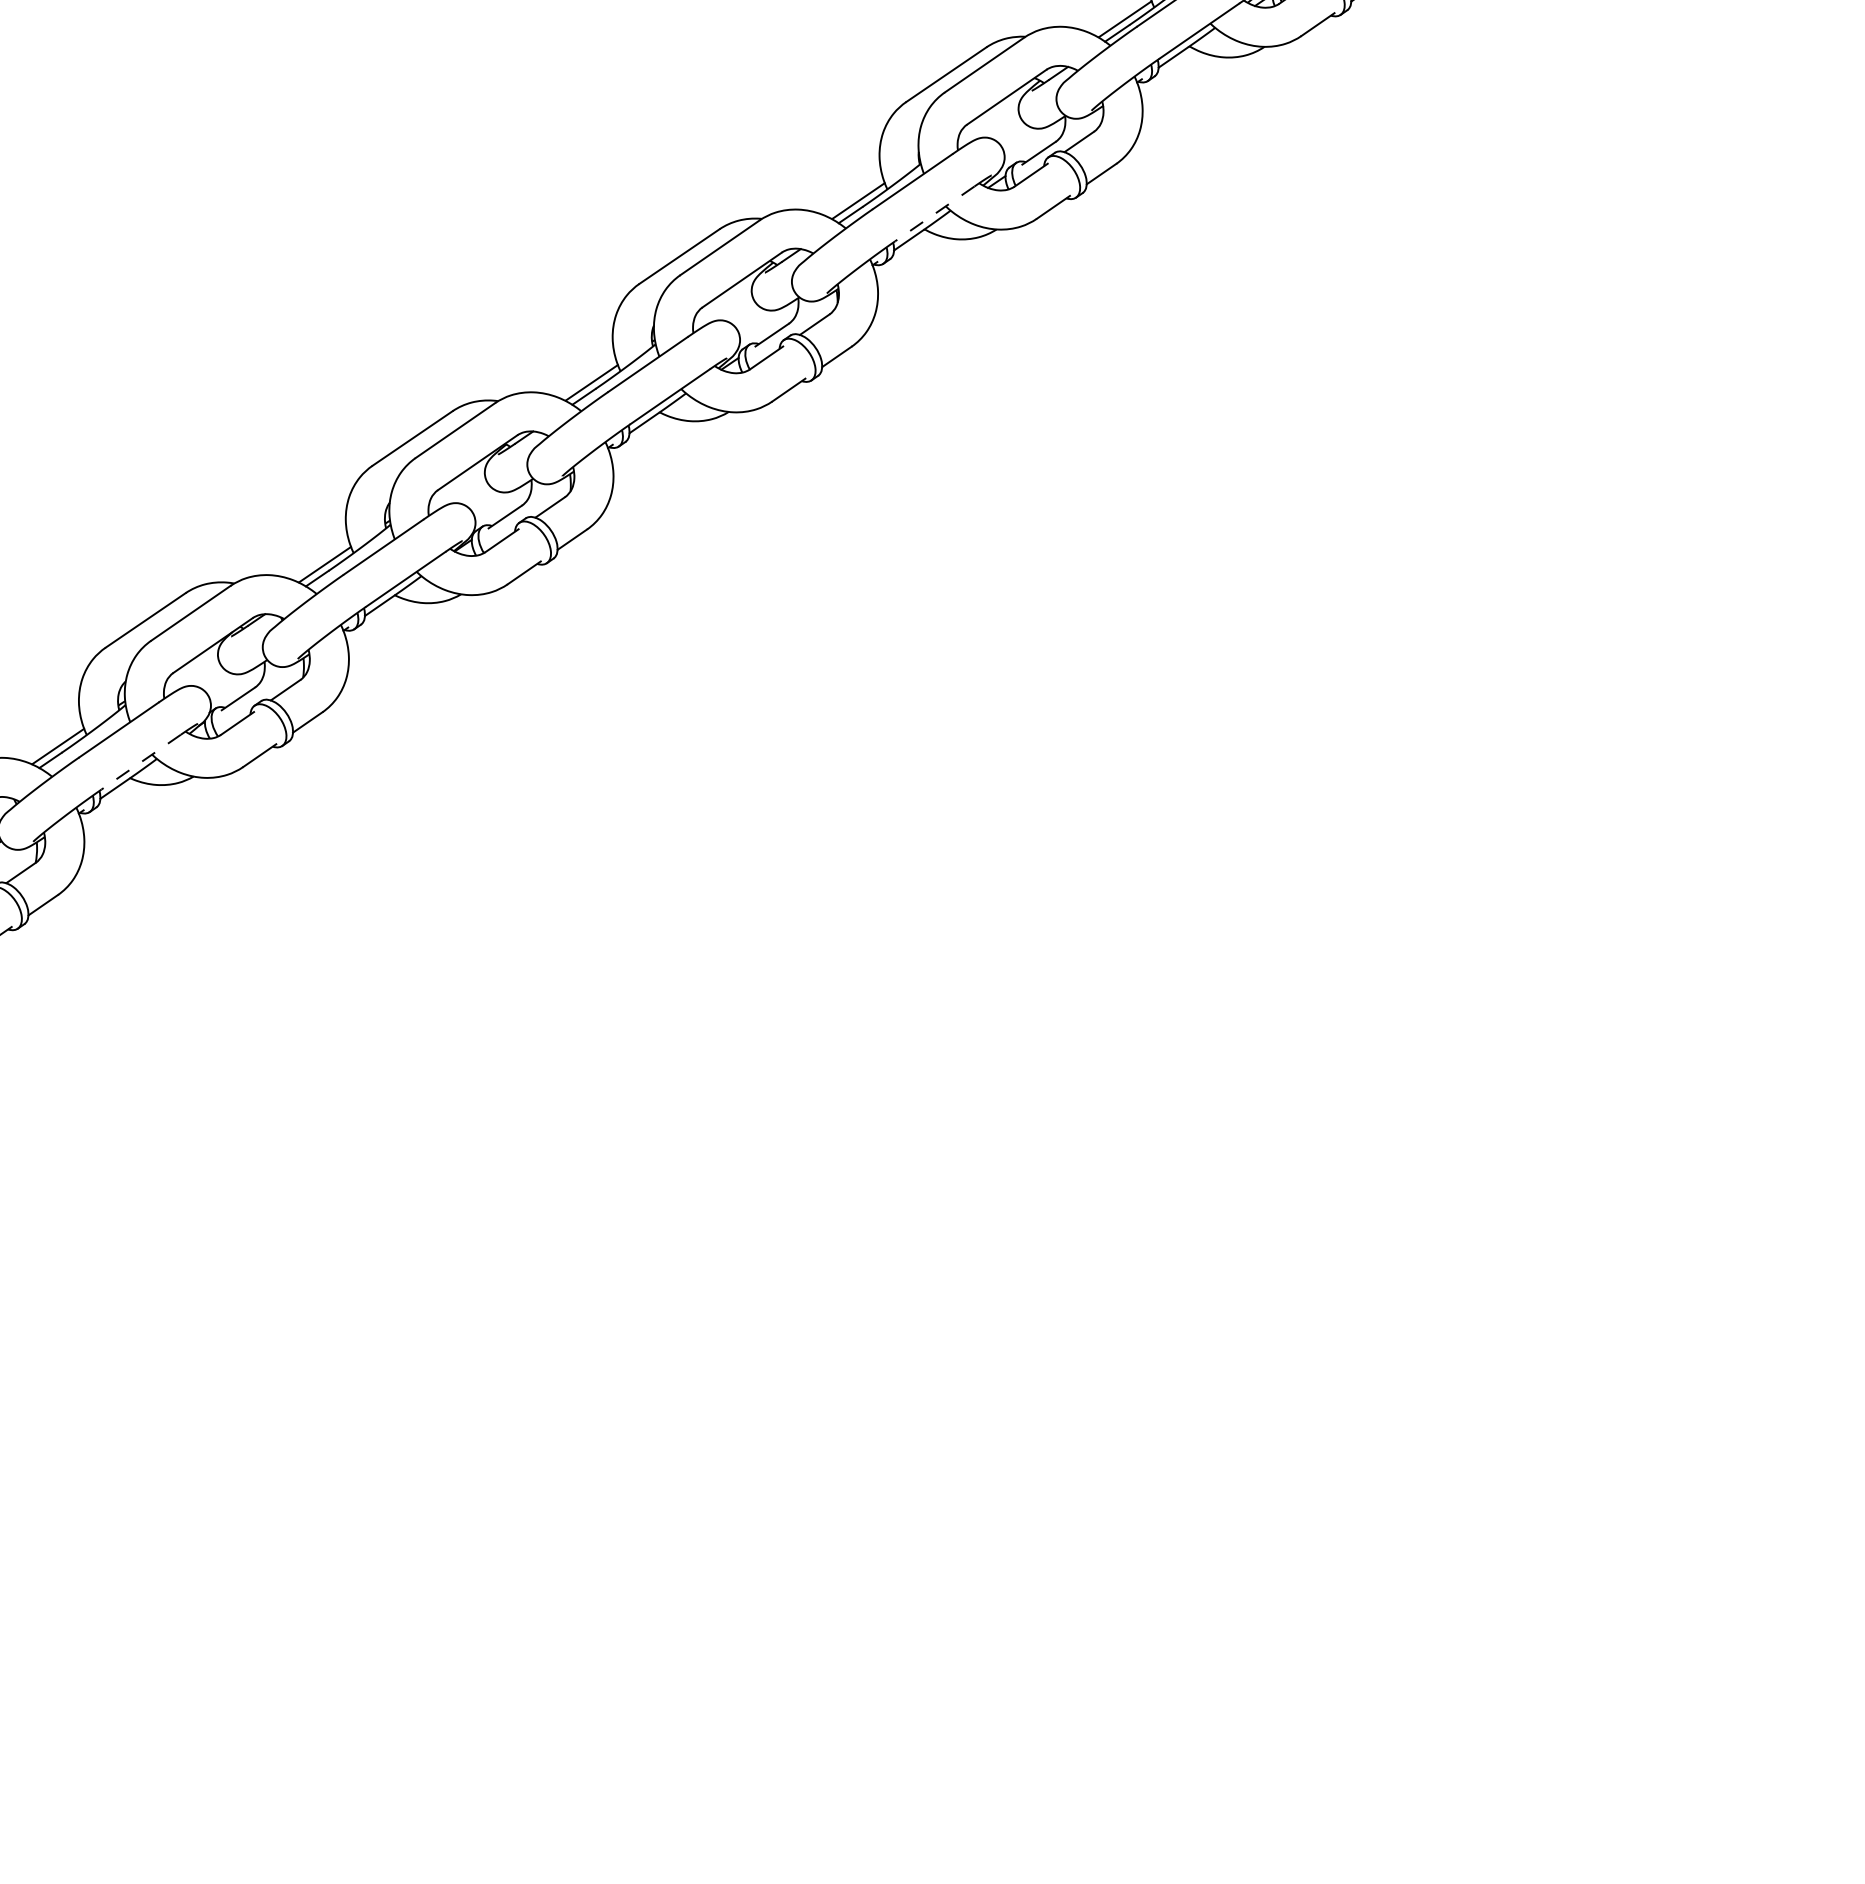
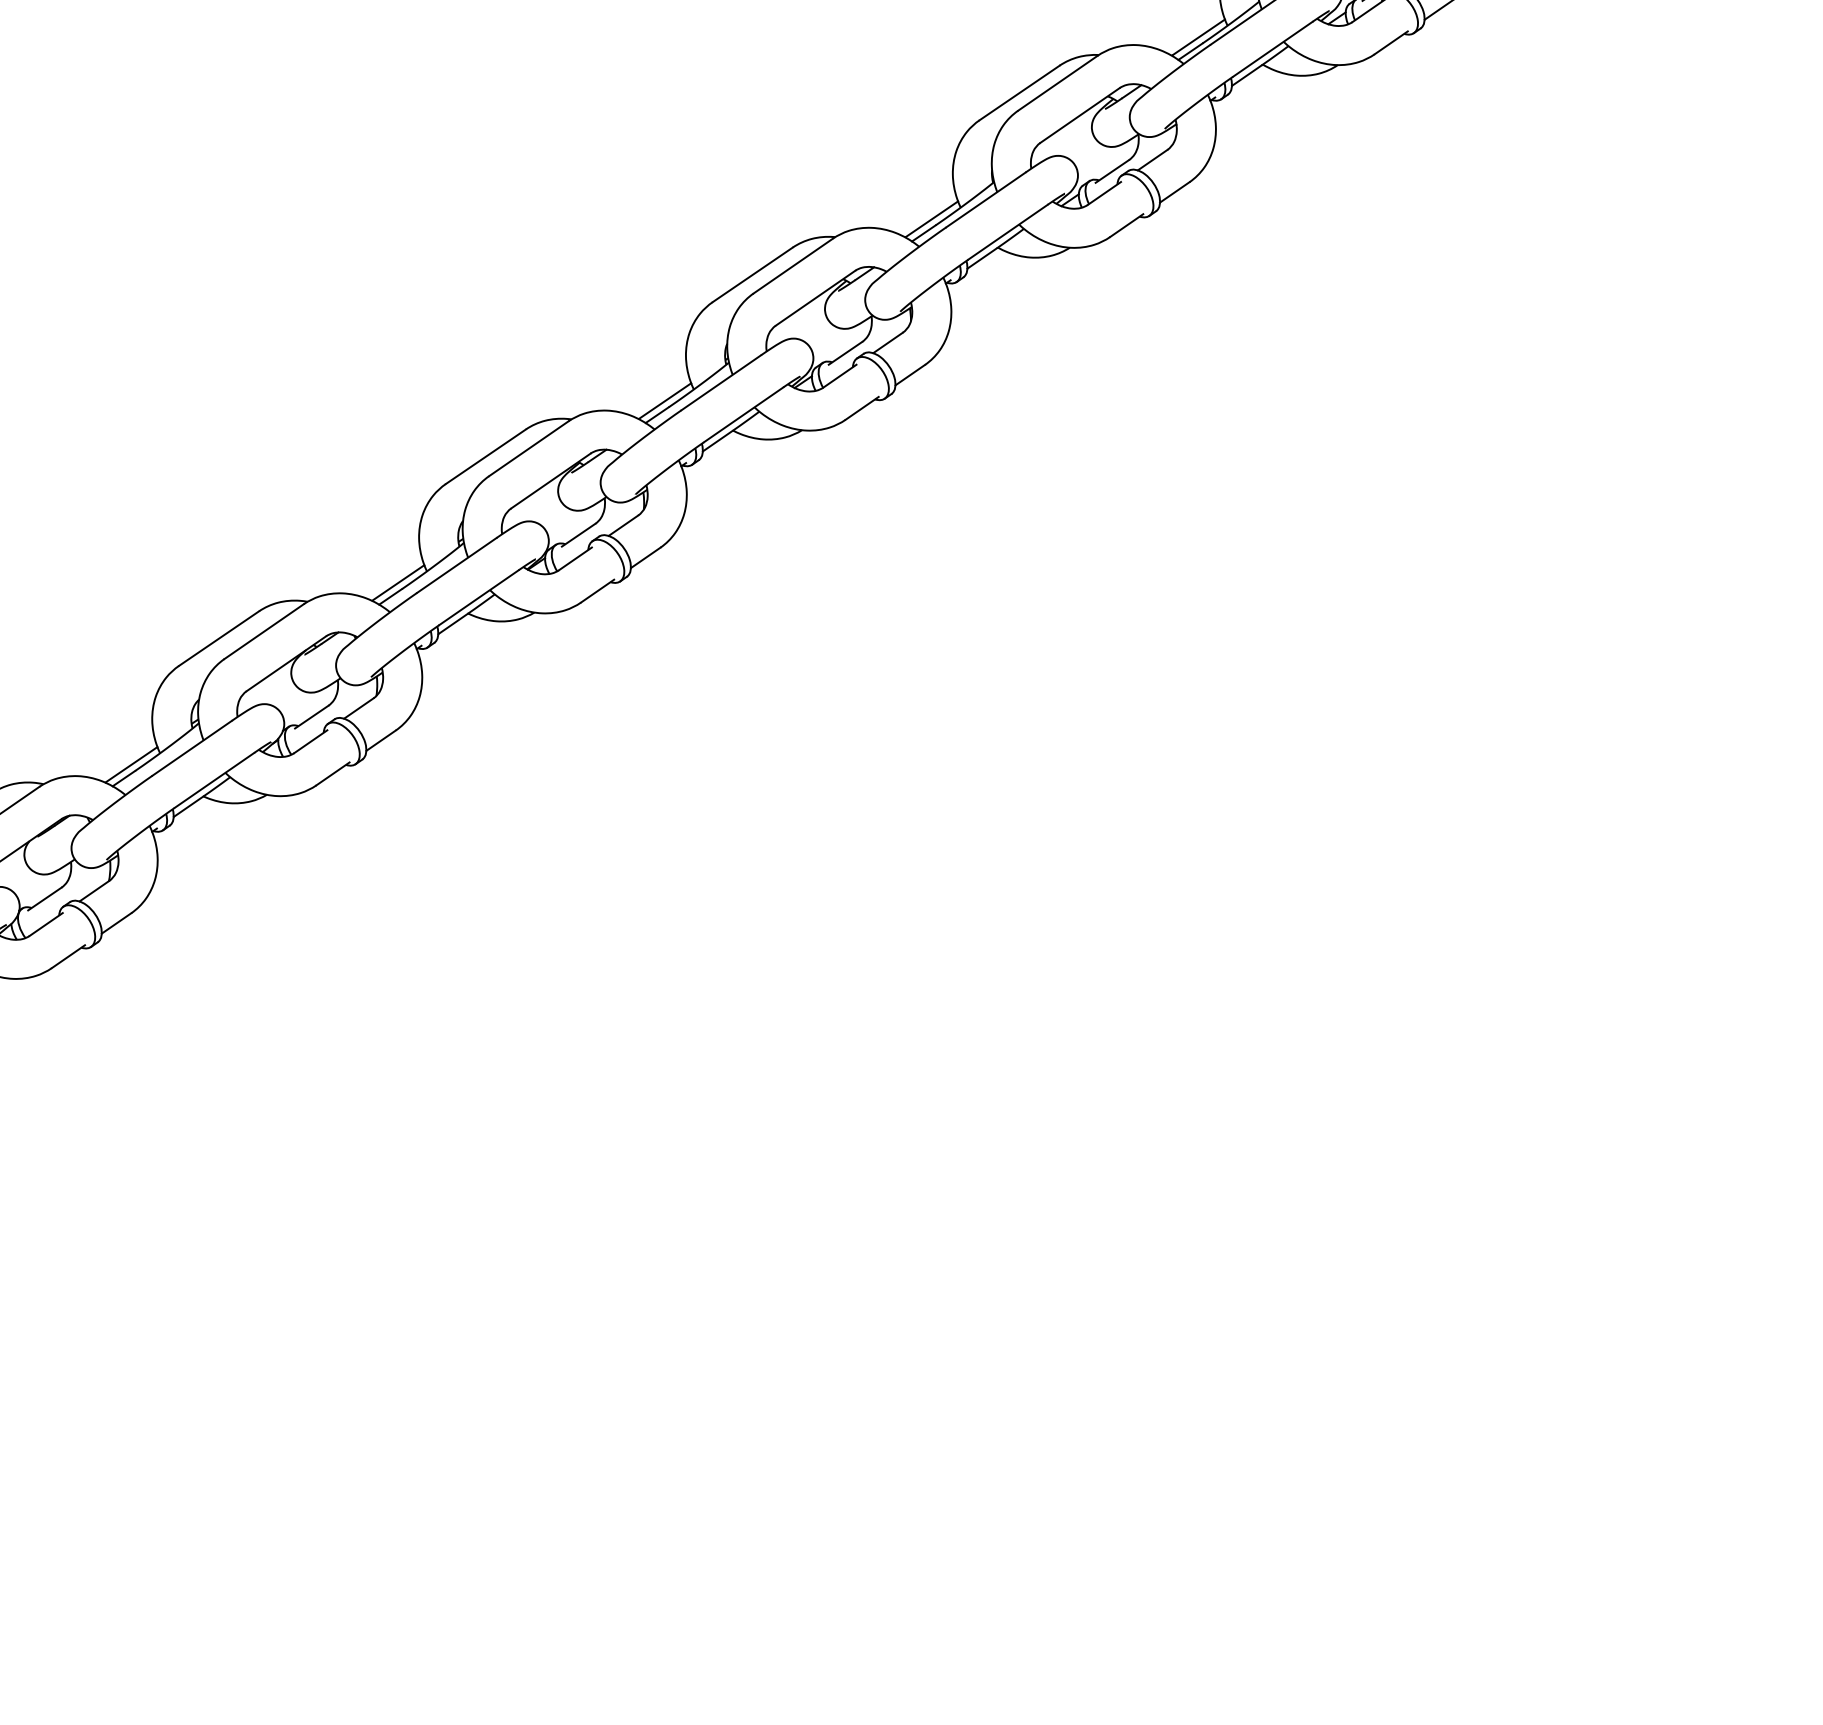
line: (934, 214) -> (1007, 232), dashed -> solid
line: (140, 762) -> (213, 780), dashed -> solid

